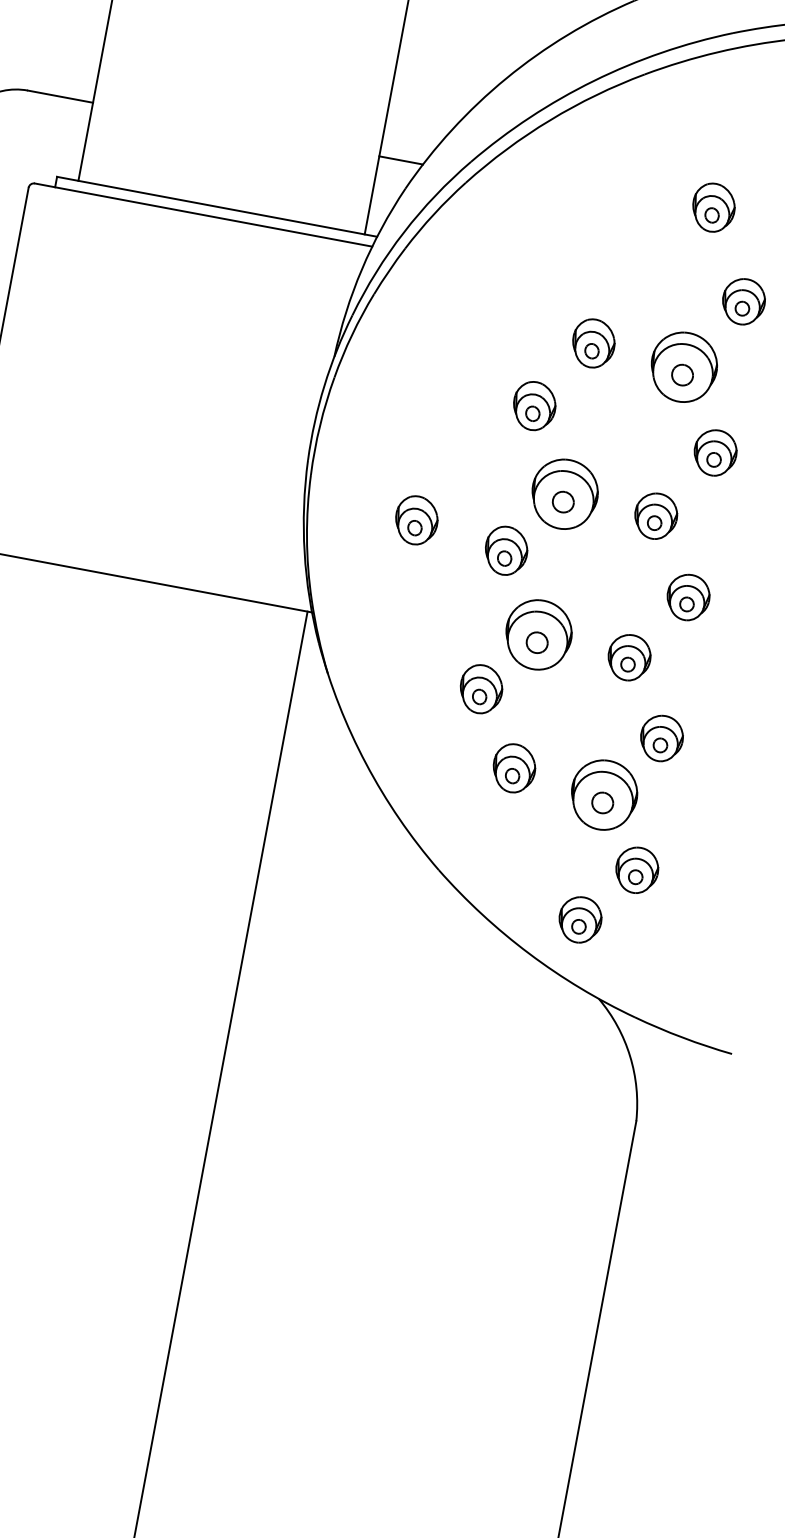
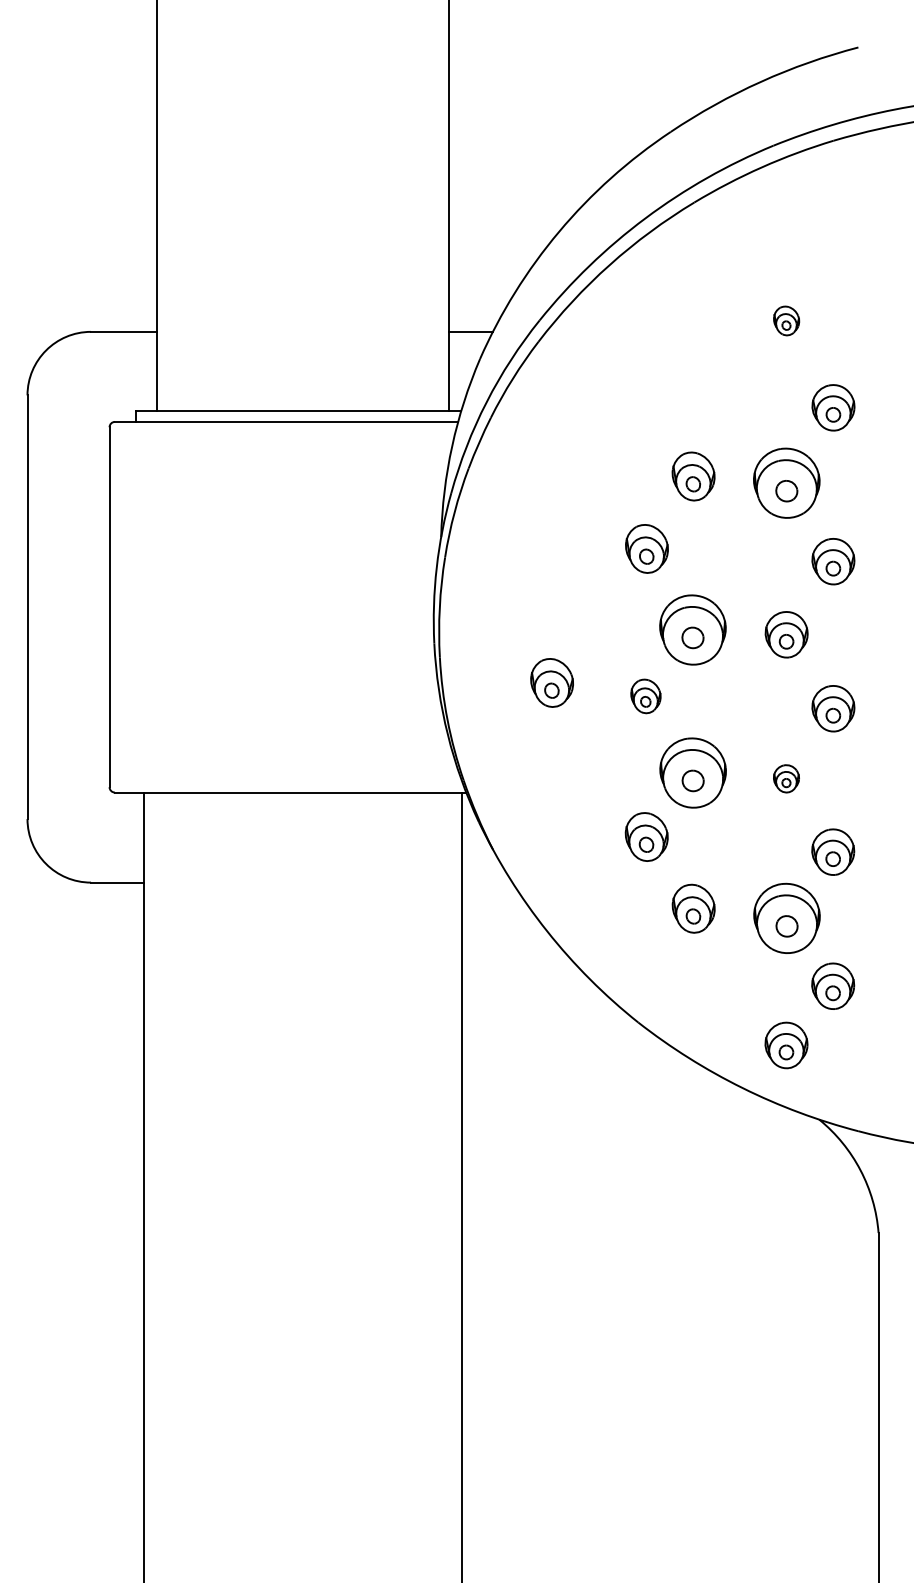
part: (713, 207) -> (786, 320), size x0.6
part: (505, 550) -> (645, 696), size x0.7
part: (629, 657) -> (786, 778), size x0.6

